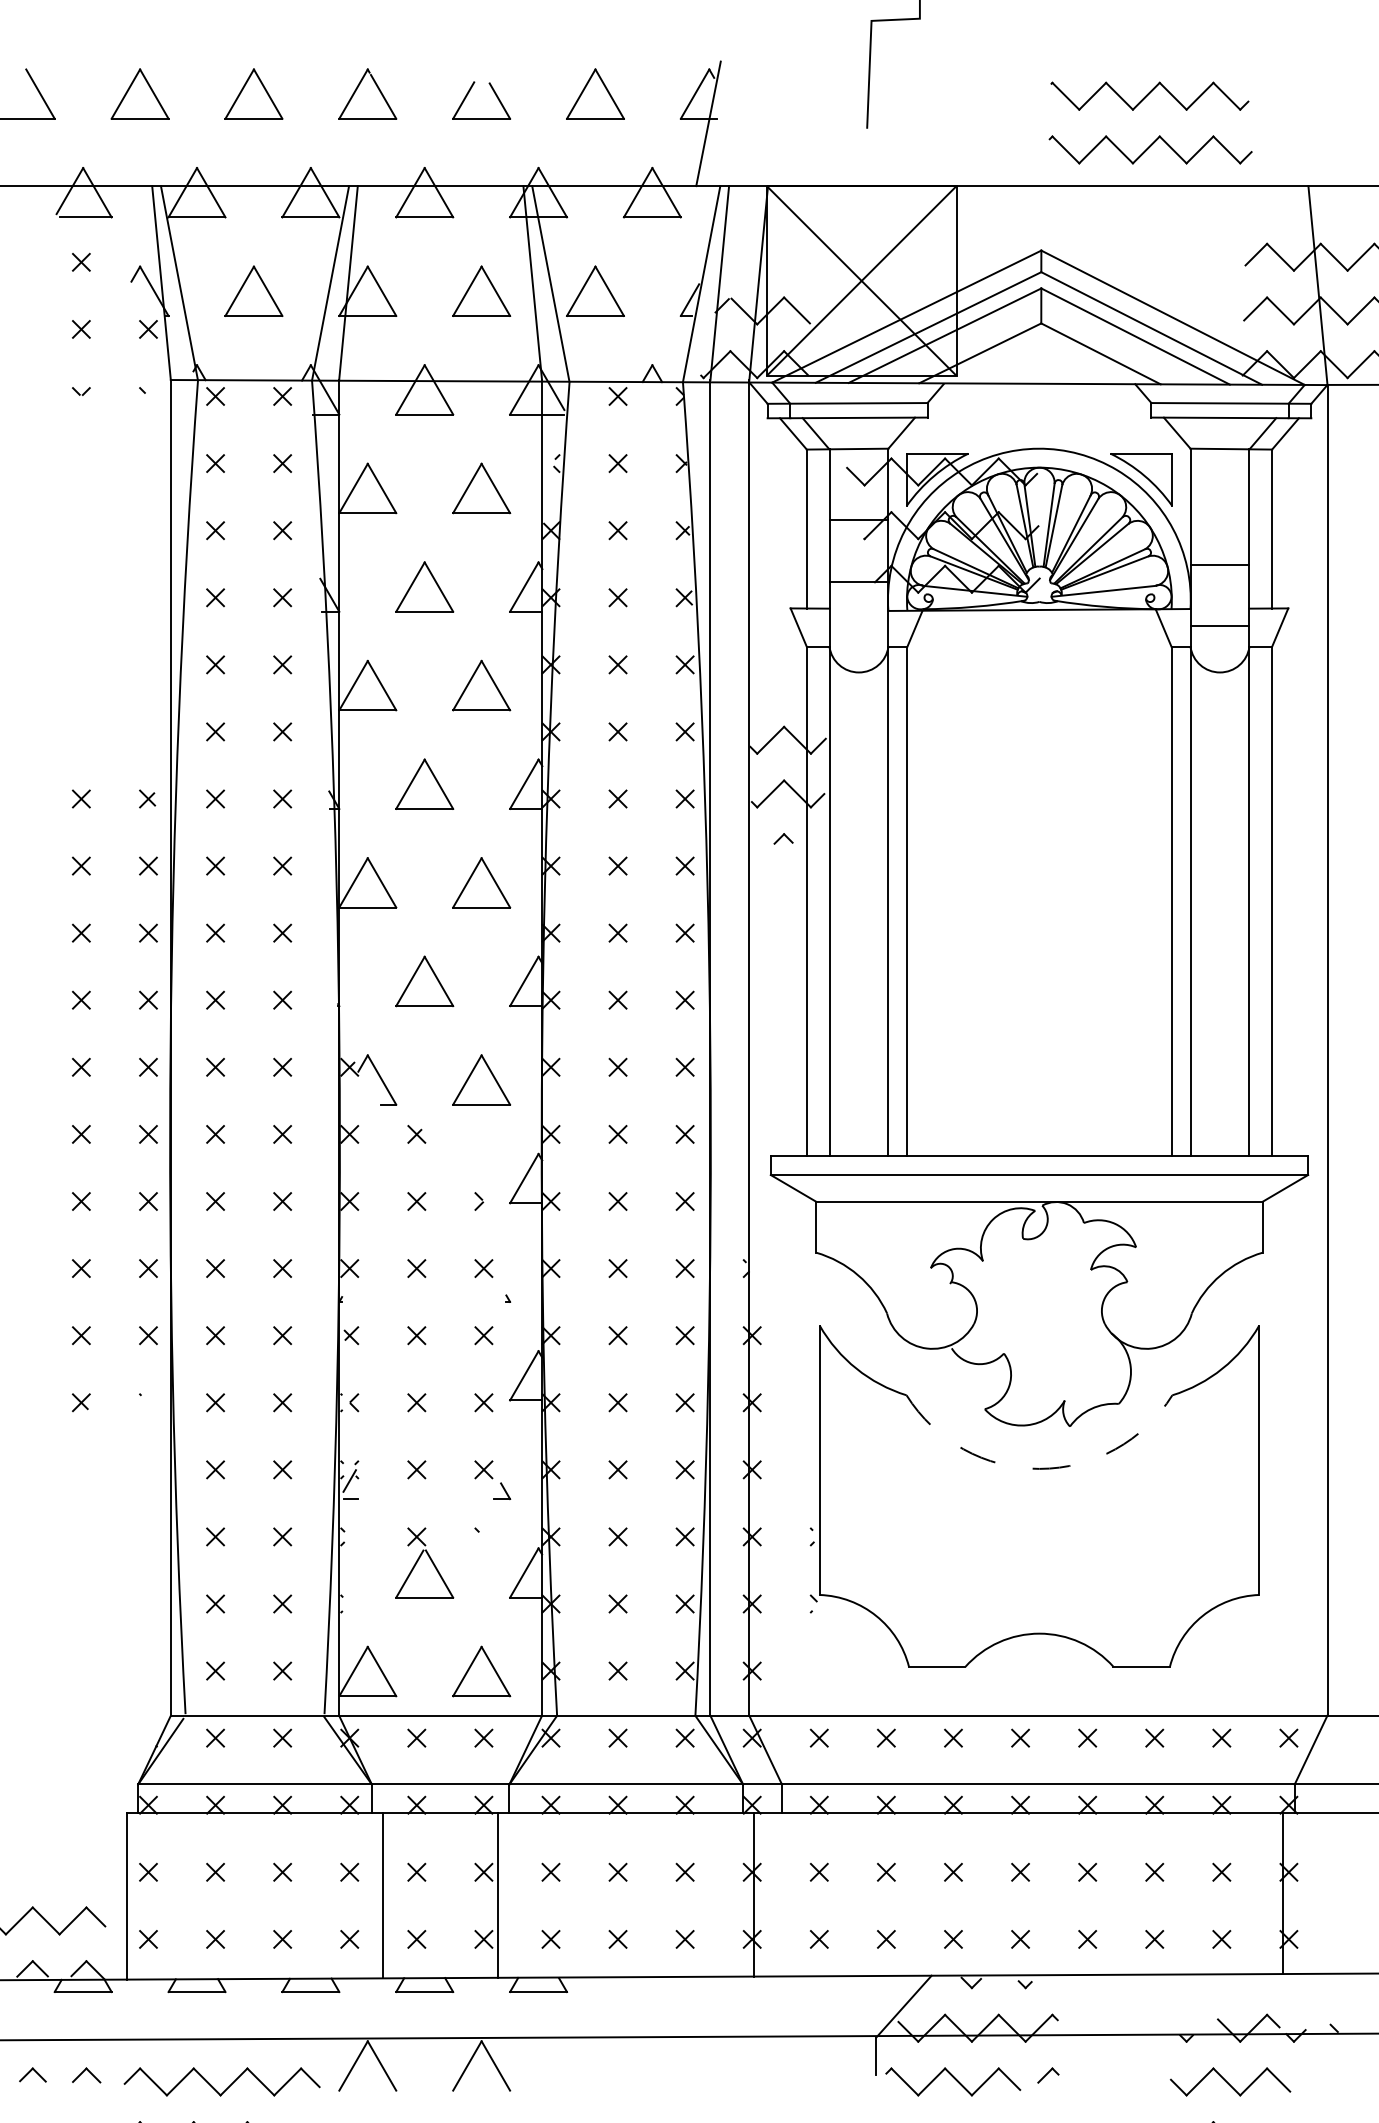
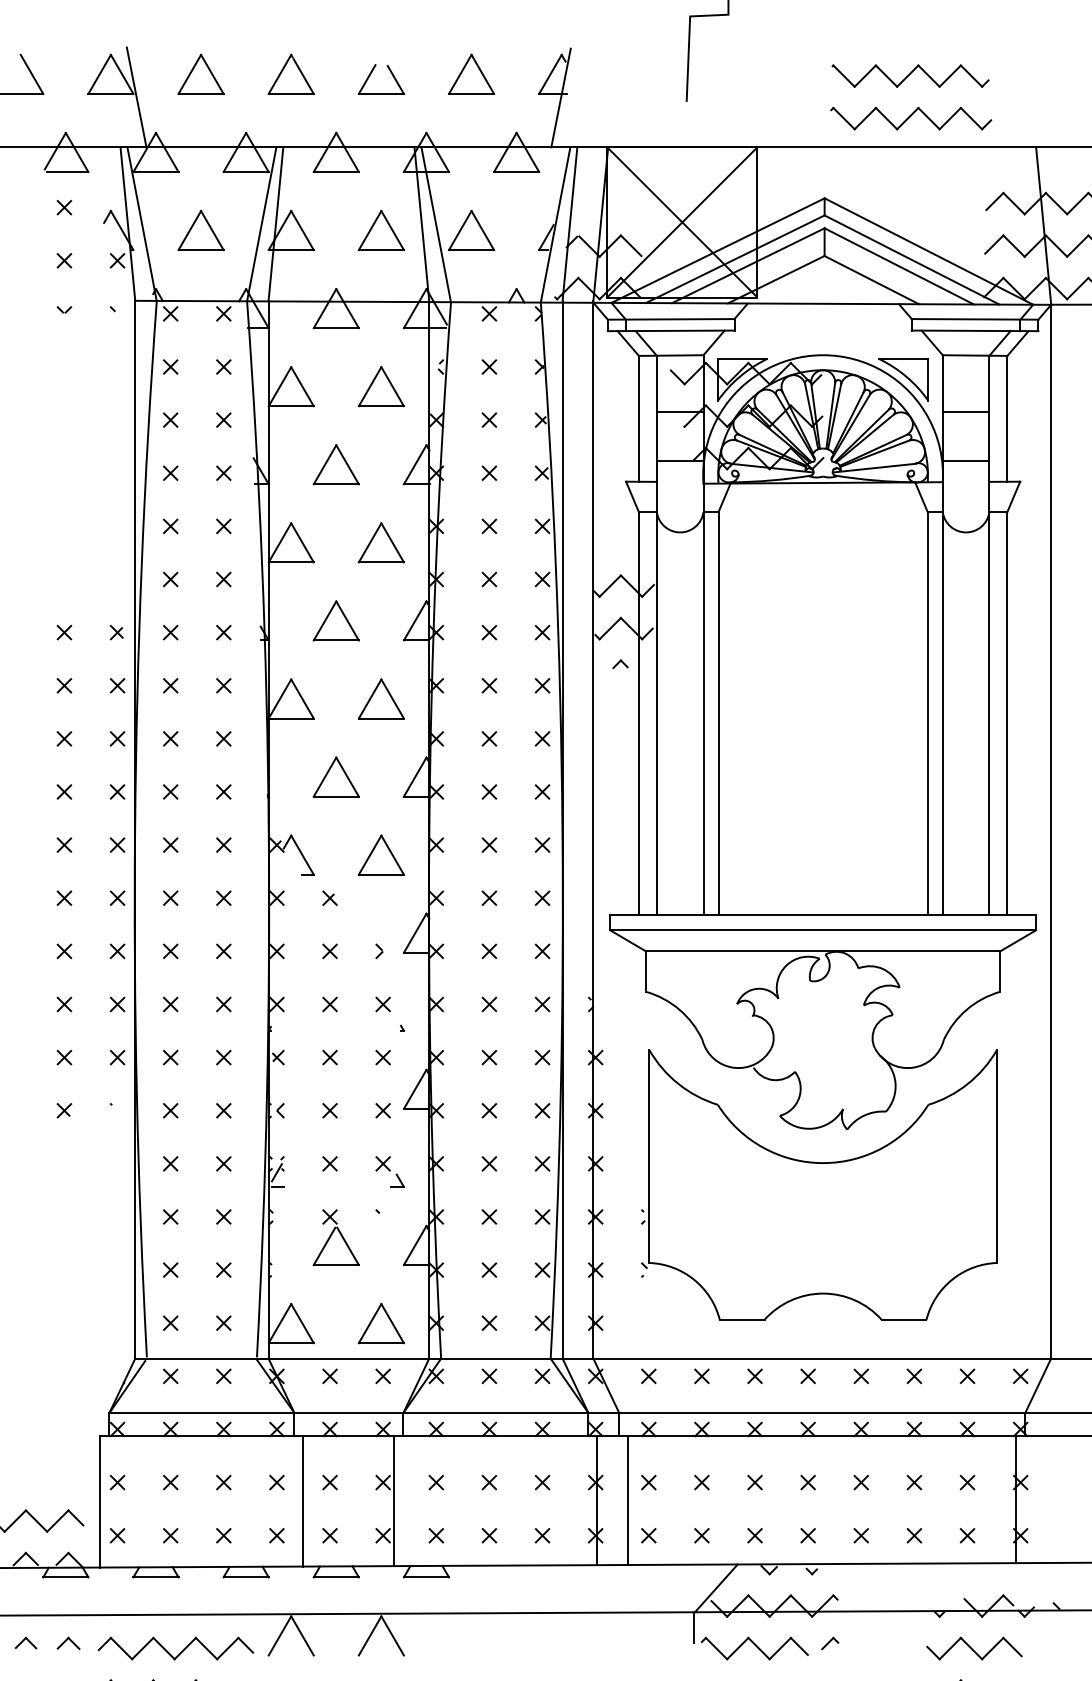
line: (172, 123) -> (136, 97), added
line: (1219, 565) -> (965, 412), moved
line: (1219, 626) -> (965, 461), moved
arc: (1039, 1468) -> (823, 1162), dashed -> solid
line: (793, 1894) -> (628, 1500), added

